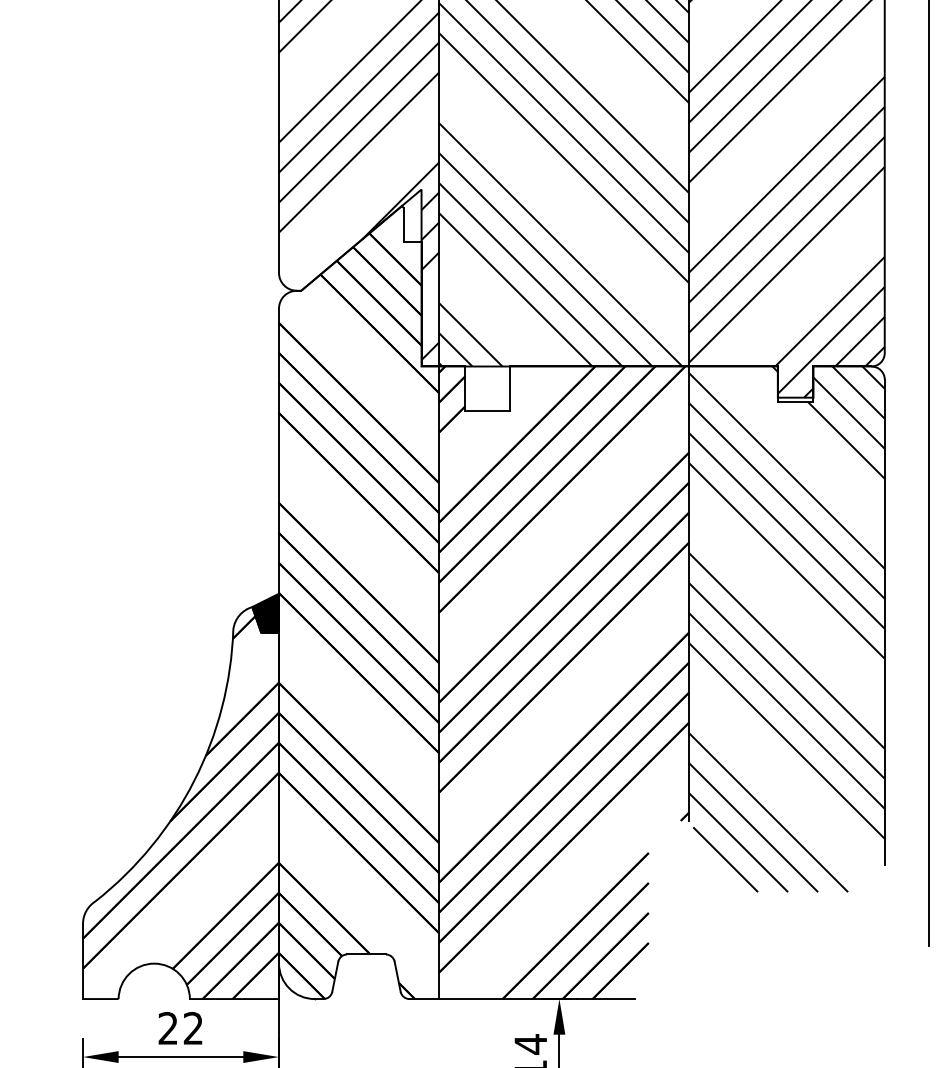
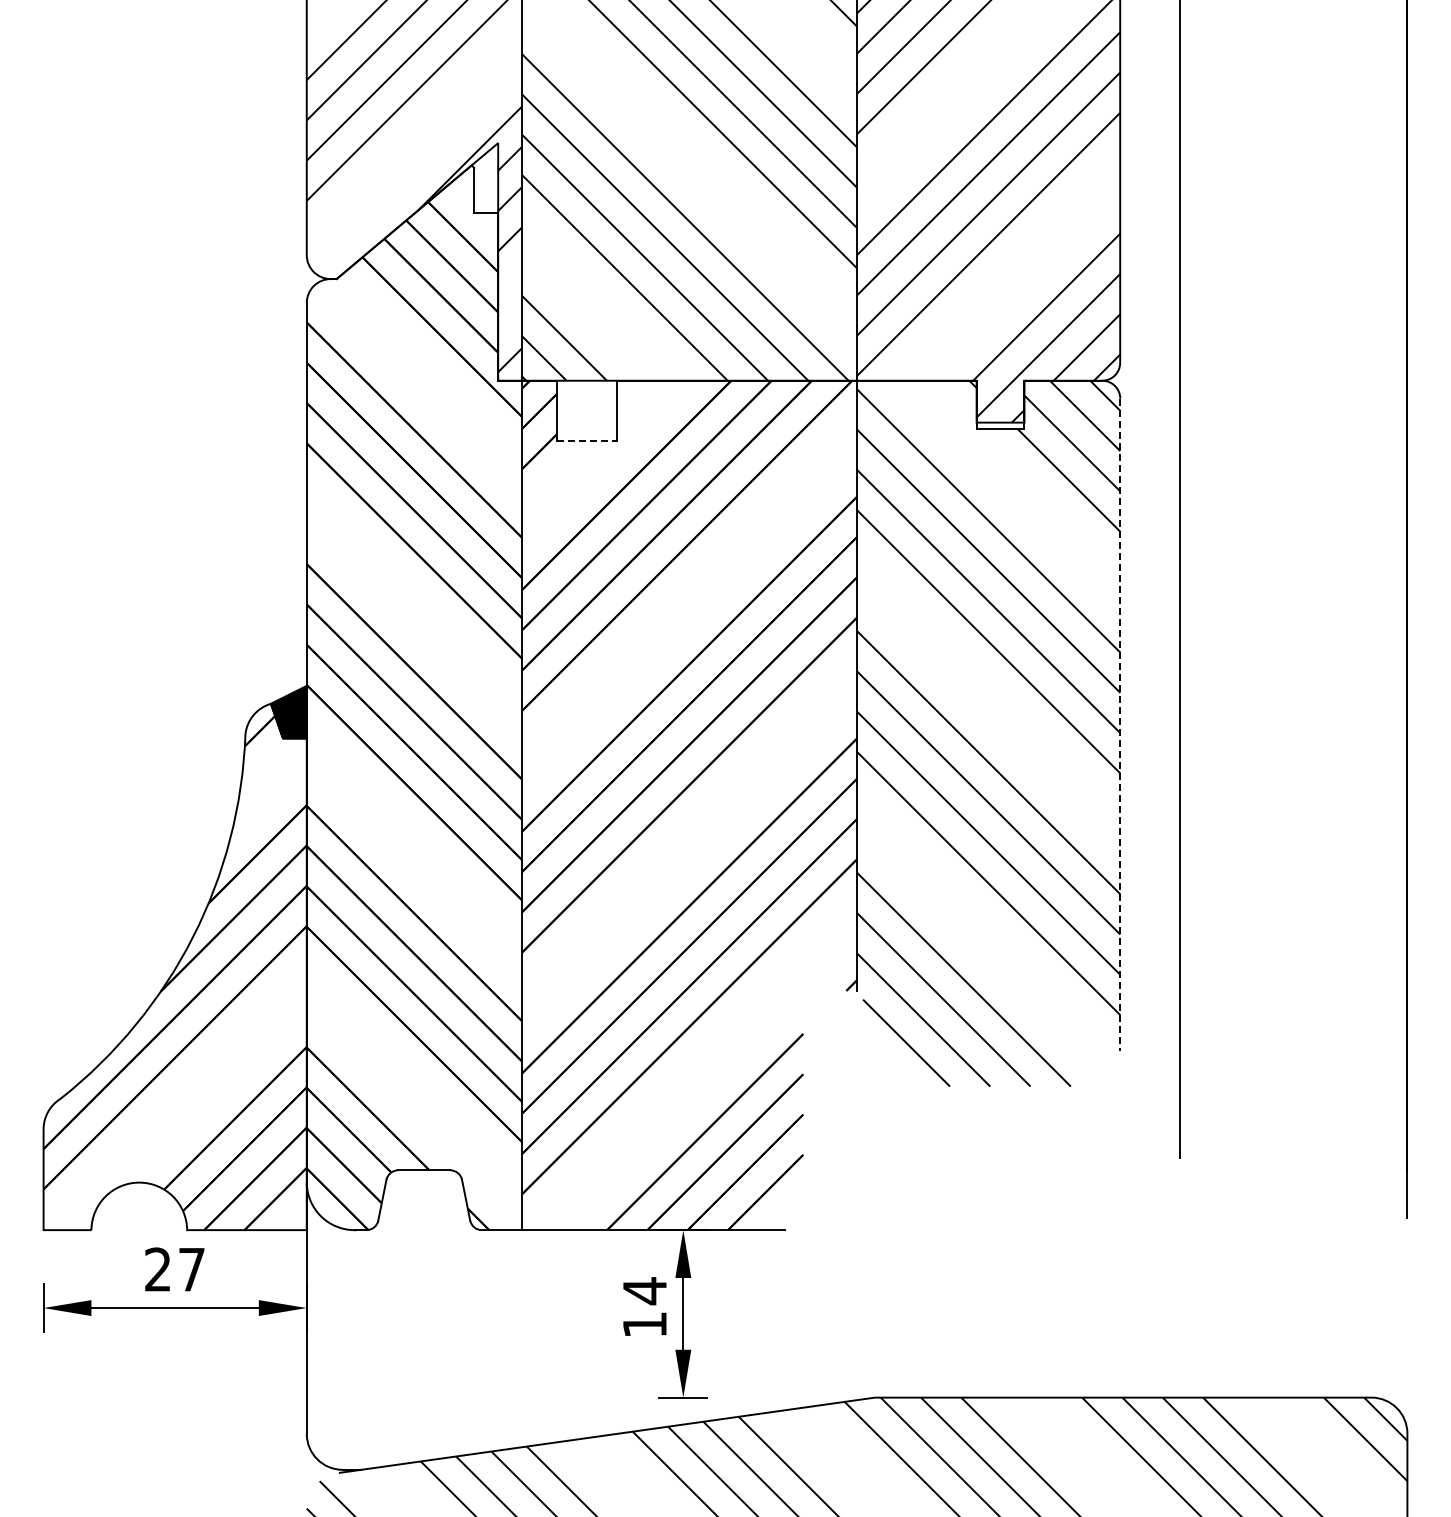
line: (487, 410) -> (586, 440), solid -> dashed
line: (884, 622) -> (1120, 724), solid -> dashed
text: (193, 1028) -> (191, 1269), 22 -> 27

